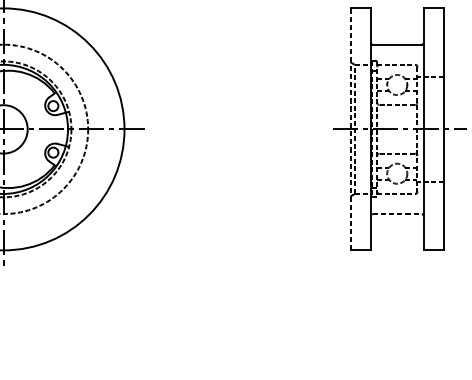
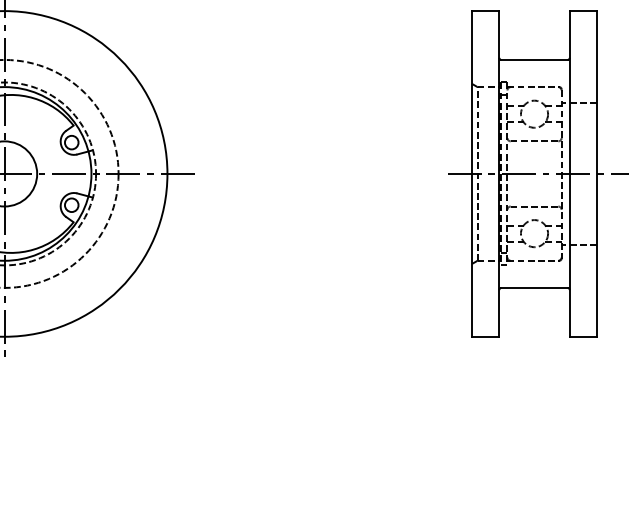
line: (351, 129) -> (472, 173), dashed -> solid
line: (397, 213) -> (535, 287), dashed -> solid

